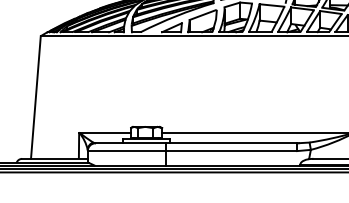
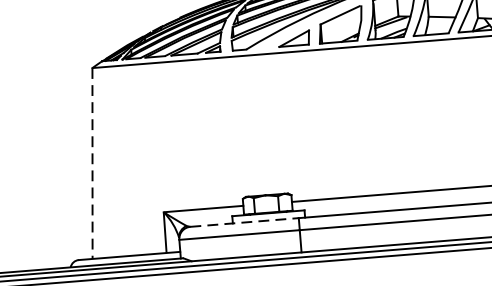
line: (35, 97) -> (91, 163), solid -> dashed
line: (131, 143) -> (246, 222), solid -> dashed

